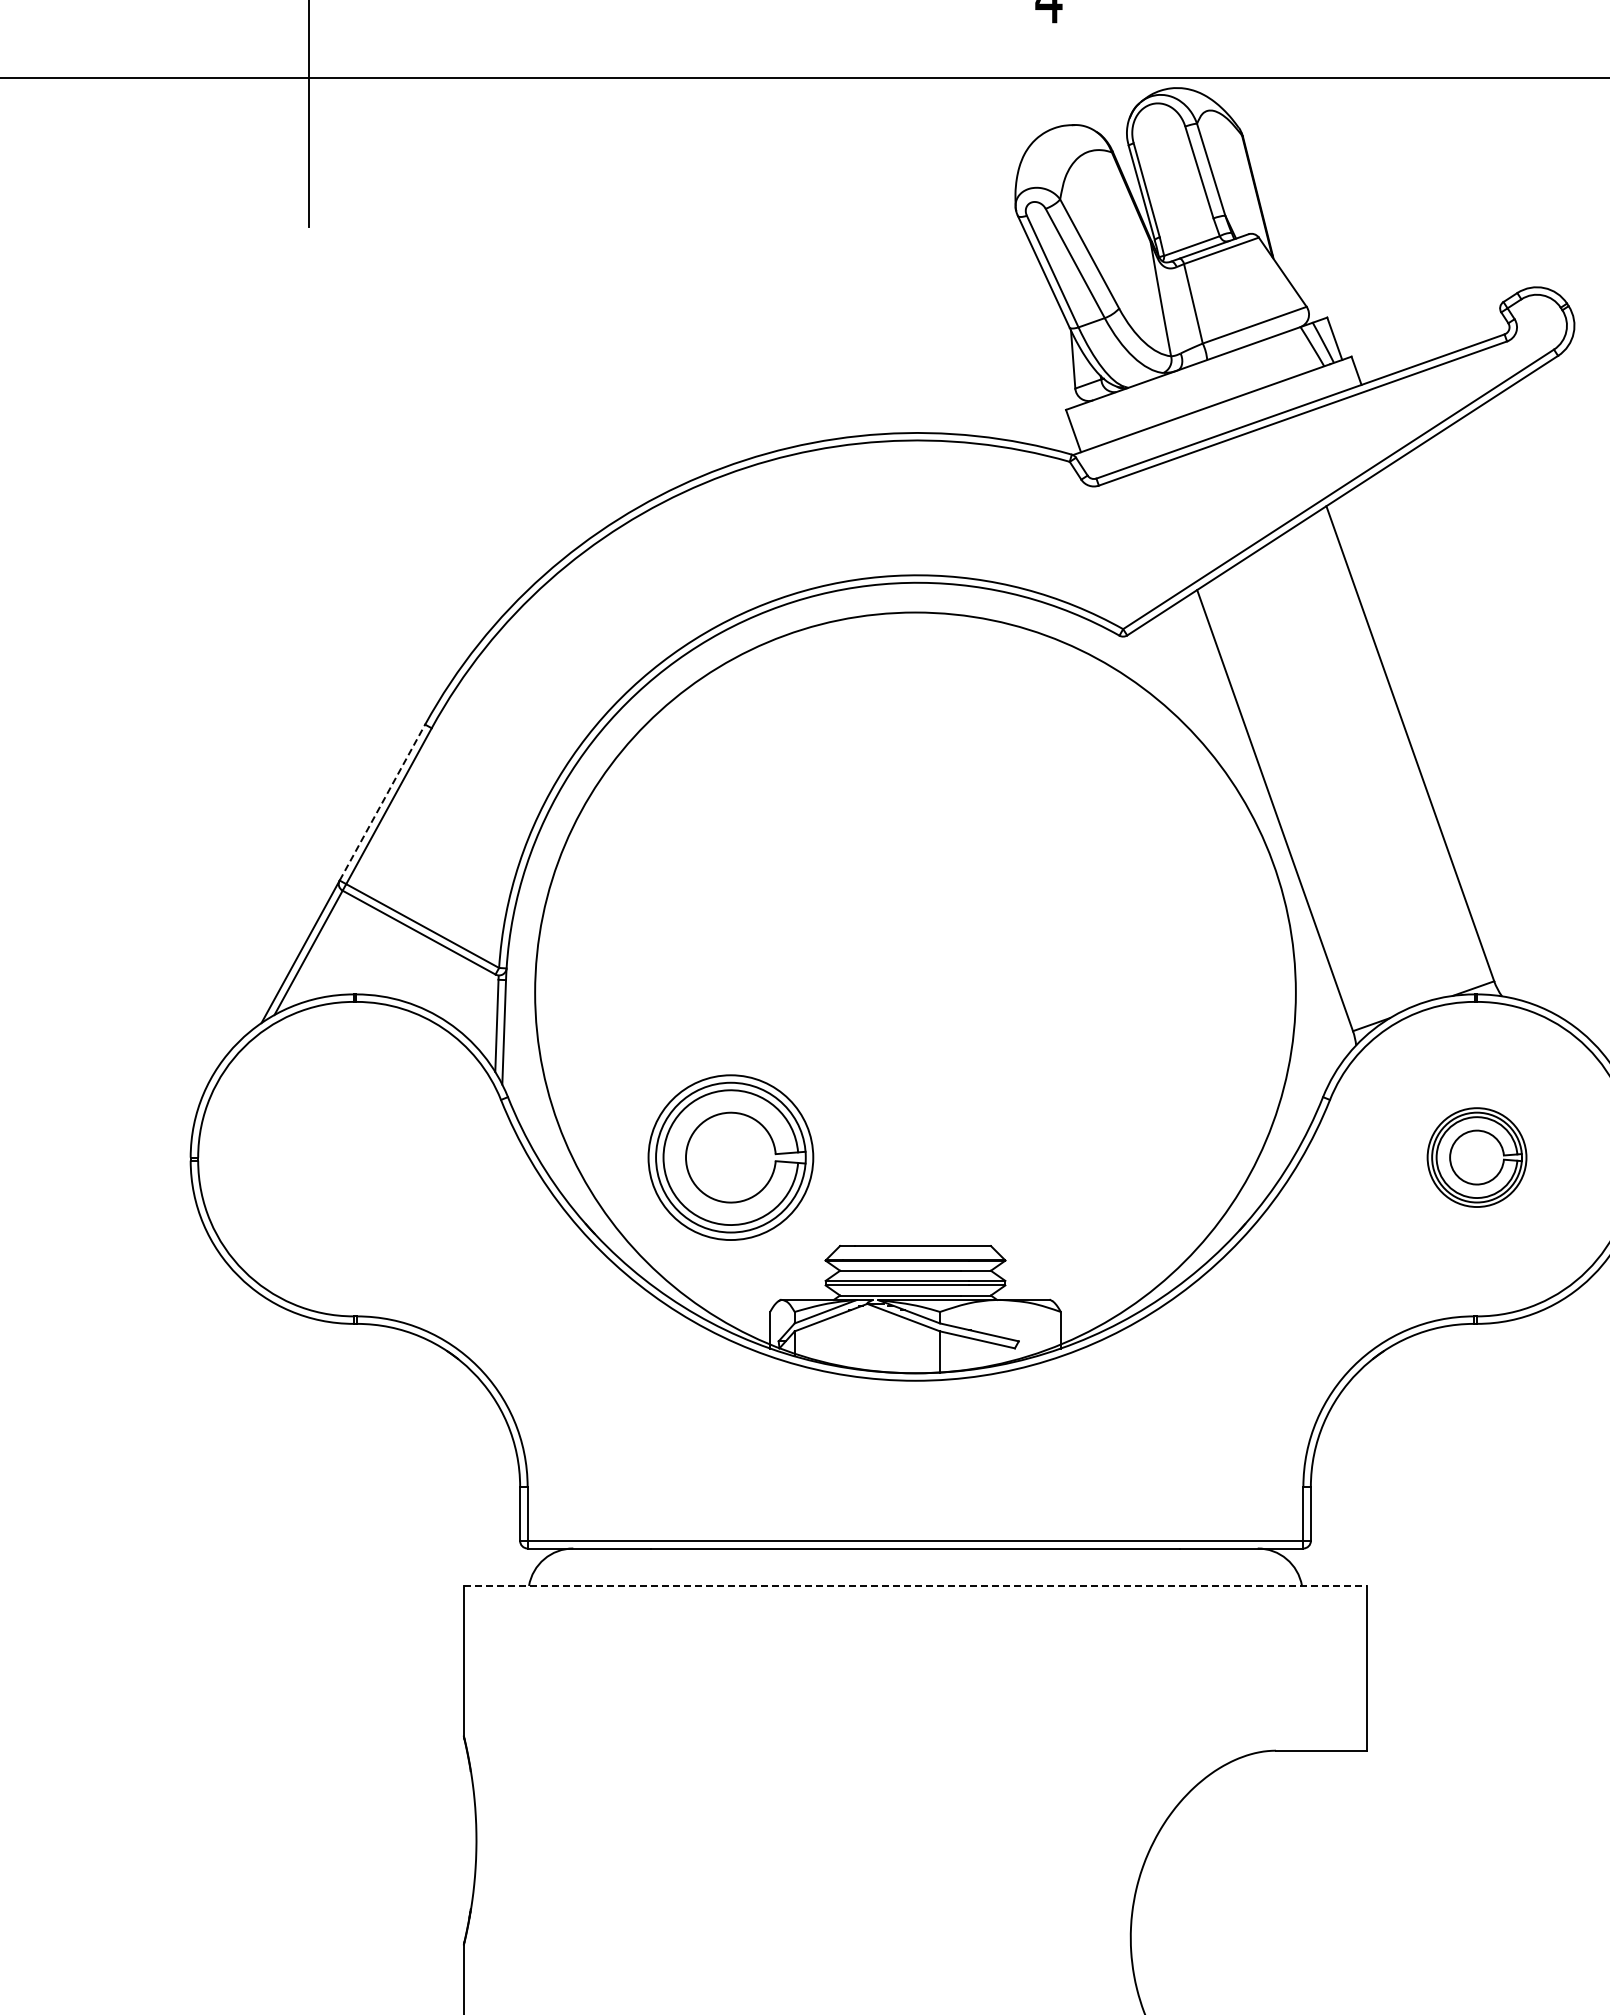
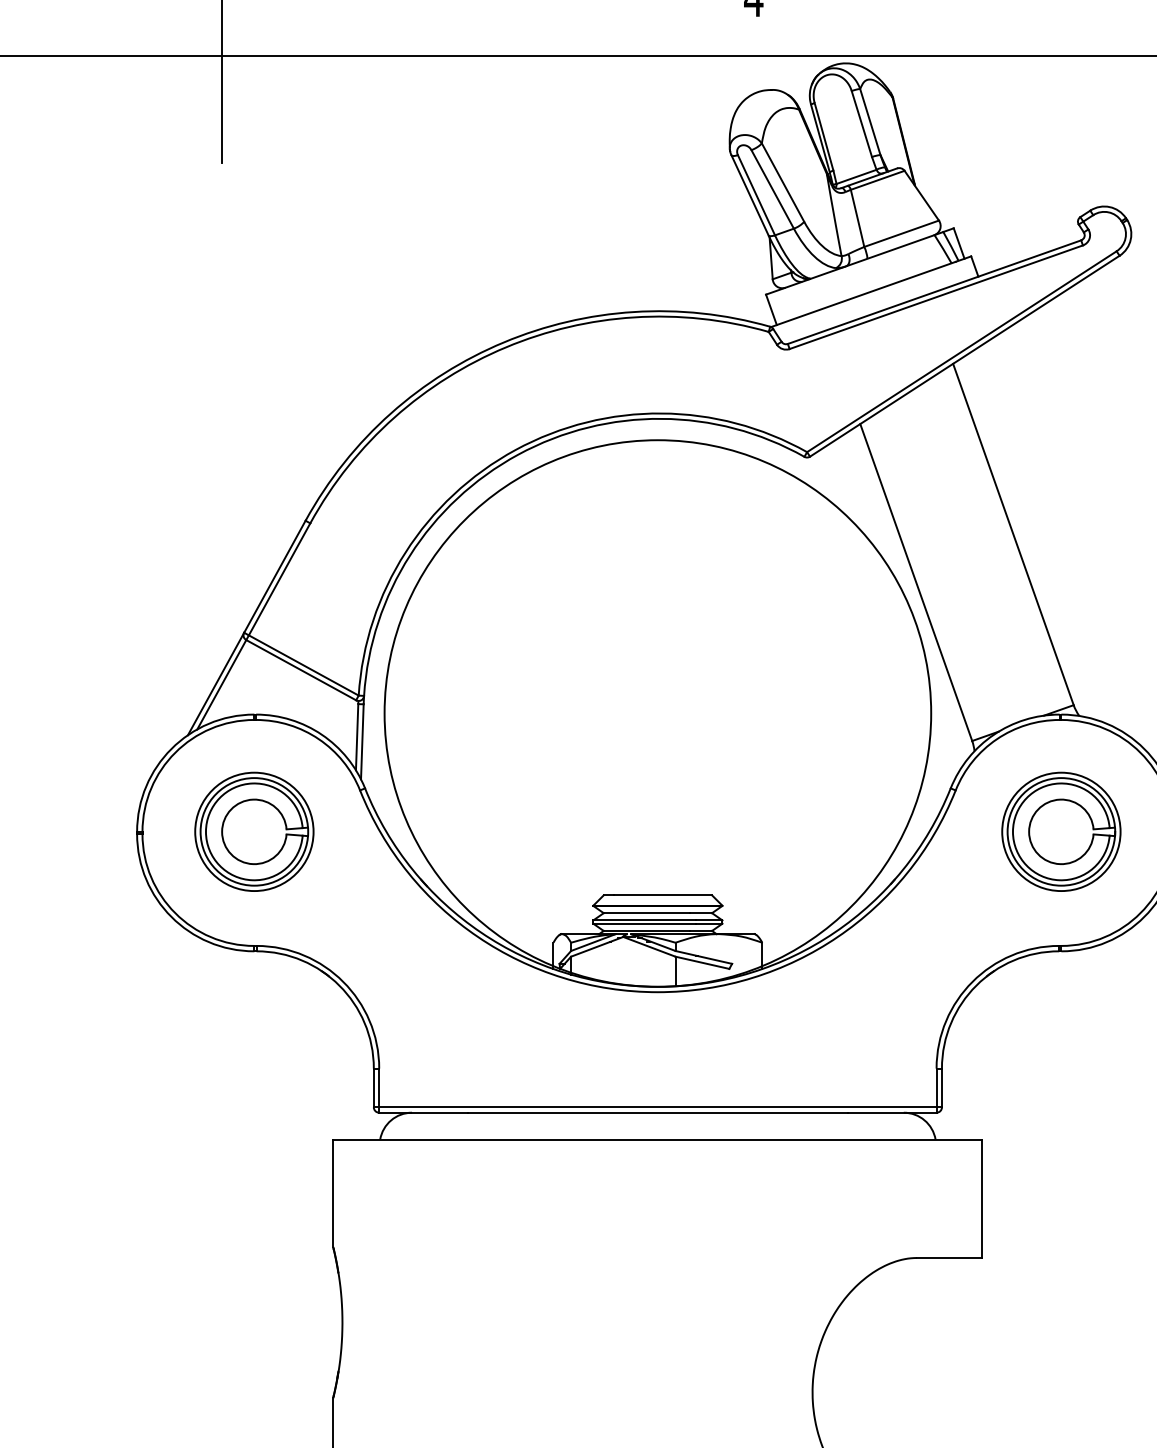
line: (382, 802) -> (274, 576), dashed -> solid
part: (730, 1157) -> (254, 831), moved
part: (1476, 1157) -> (1060, 831), size x1.67
line: (915, 1585) -> (657, 1139), dashed -> solid

